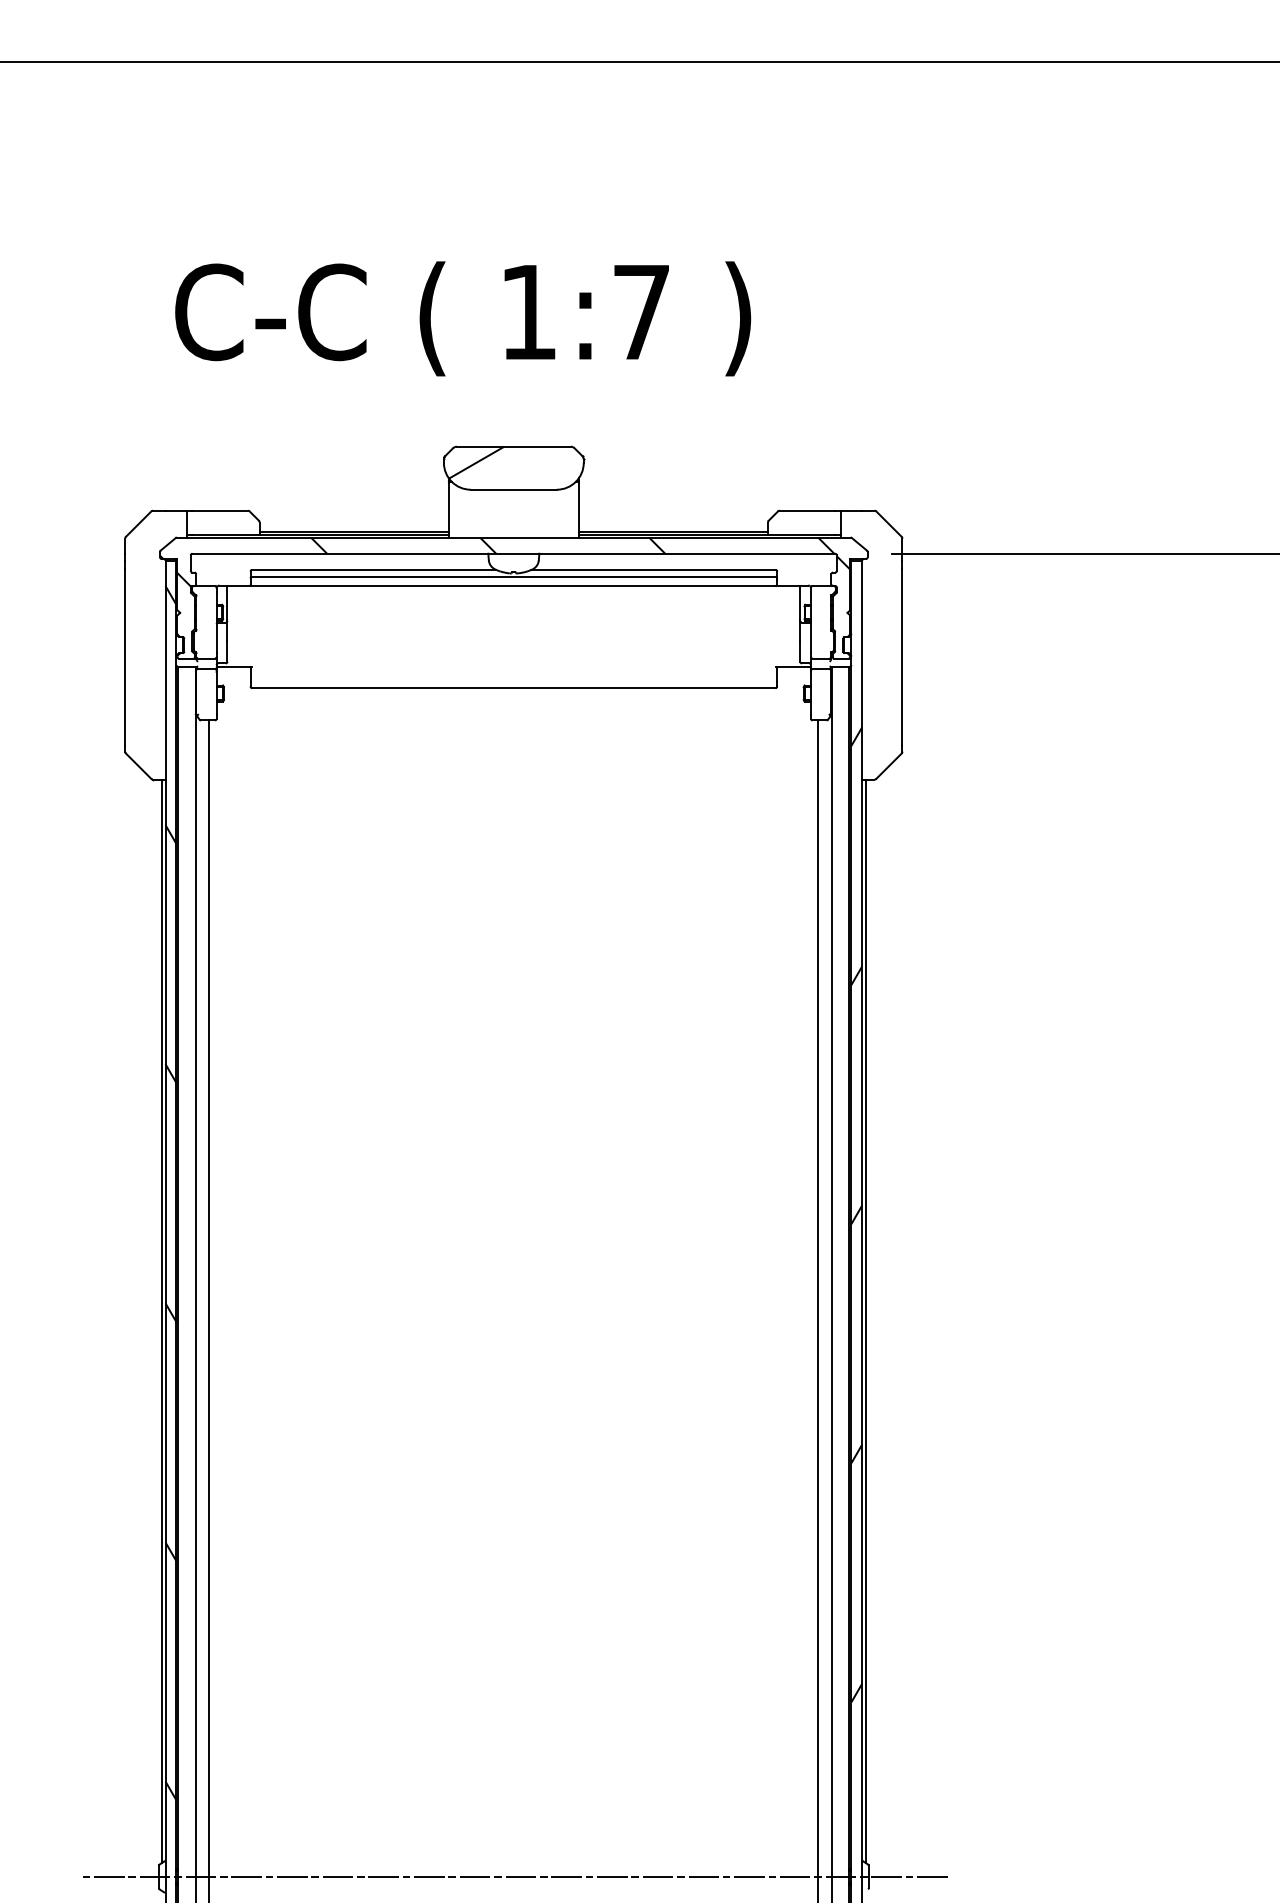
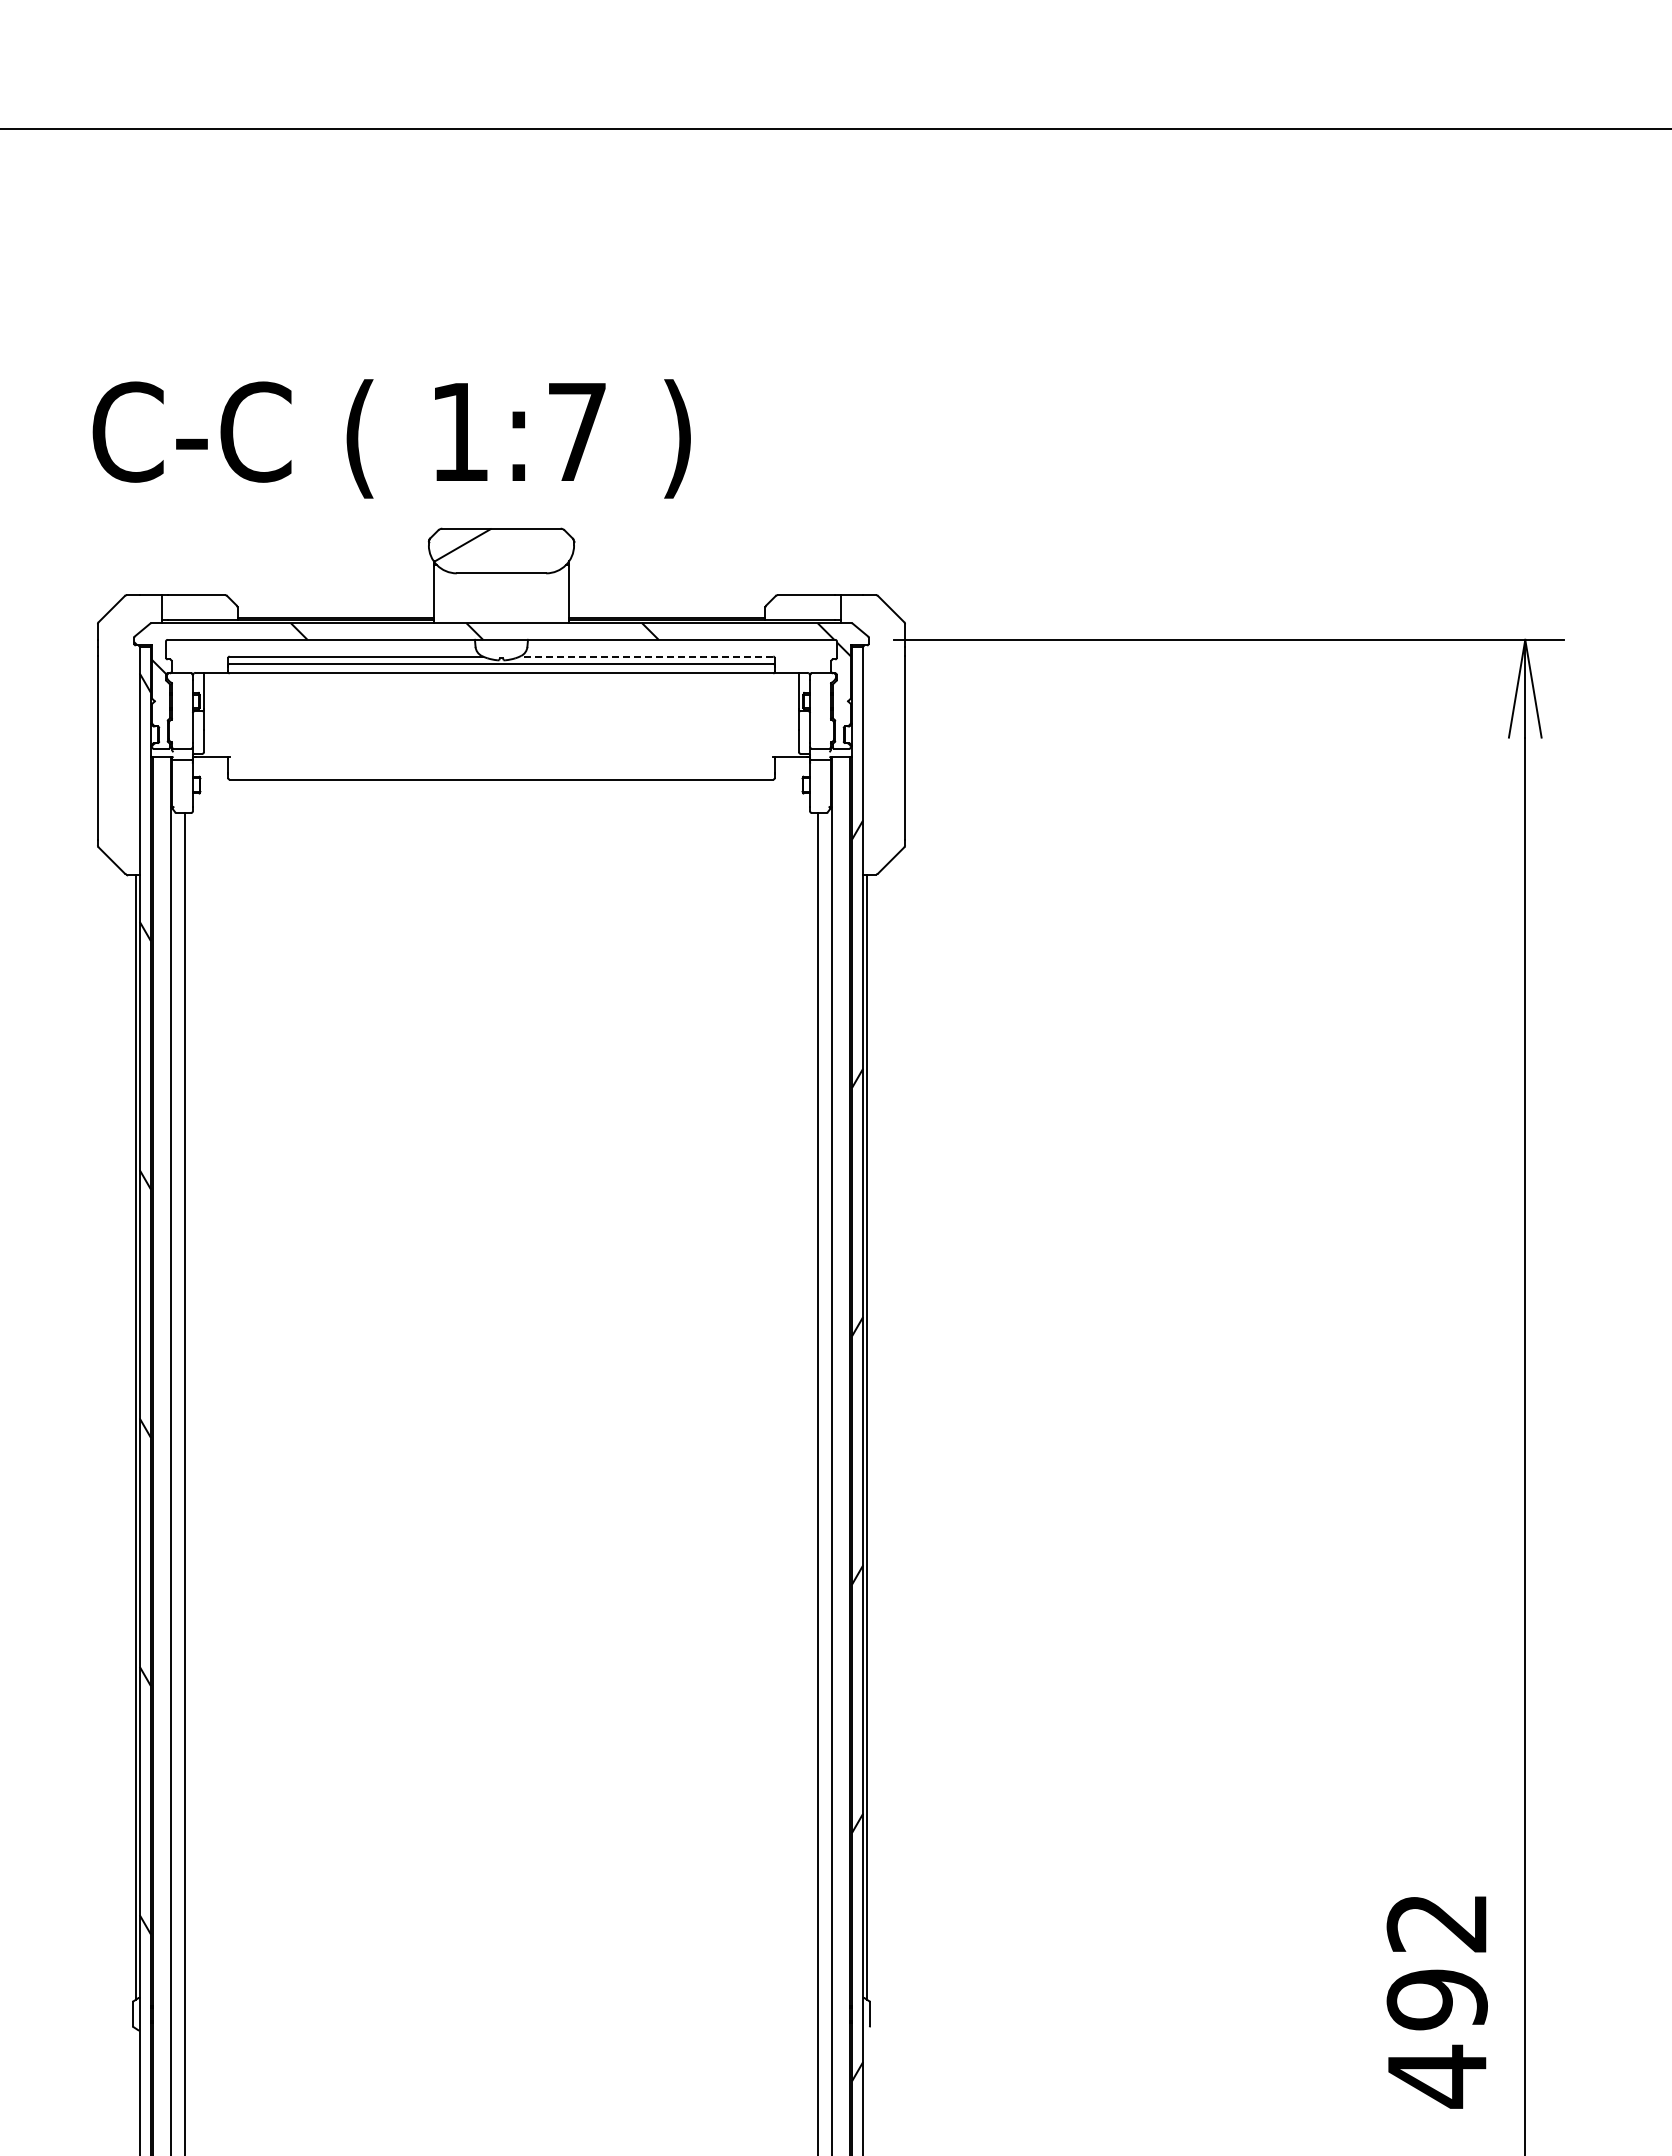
text: (462, 318) -> (391, 438), moved
line: (653, 569) -> (646, 656), solid -> dashed
line: (513, 1877) -> (501, 2014), removed

